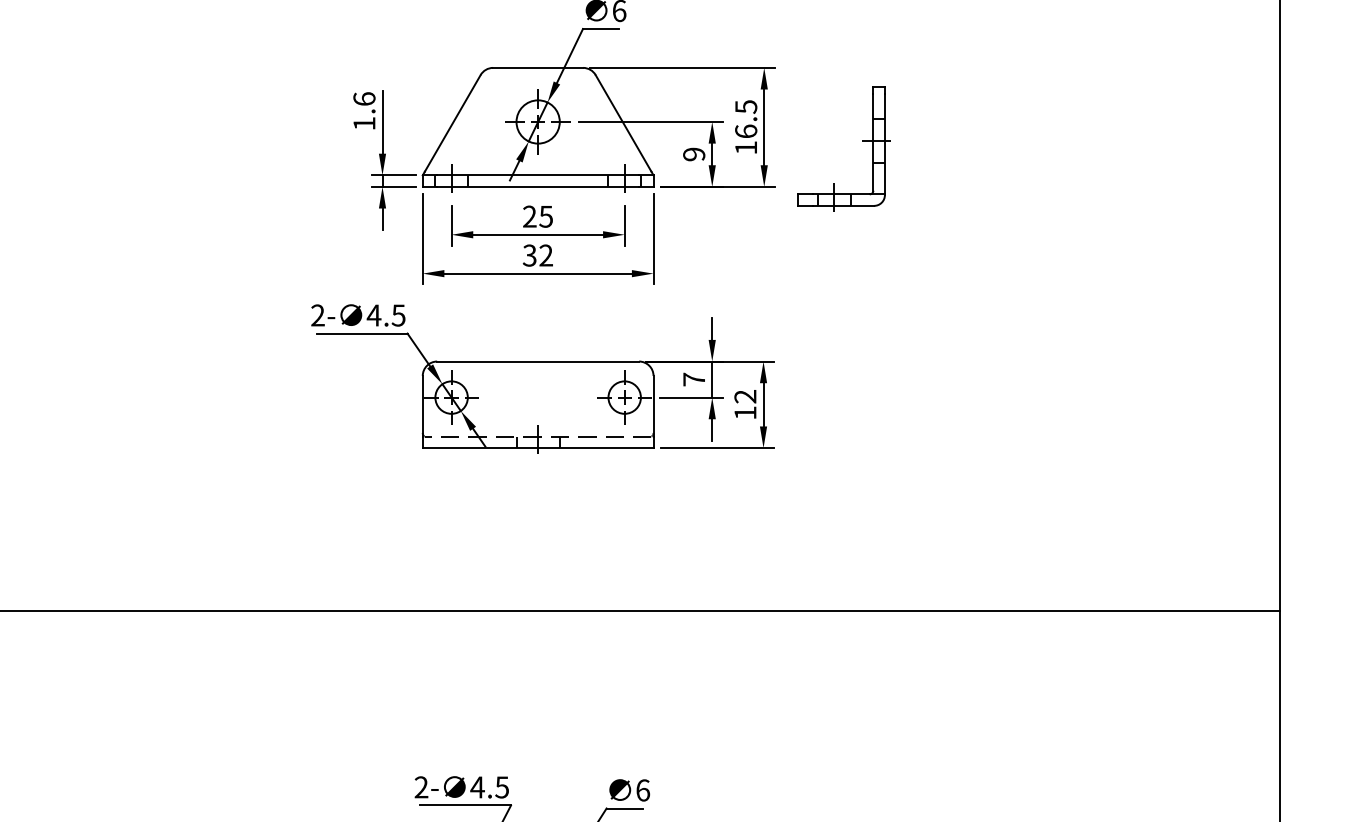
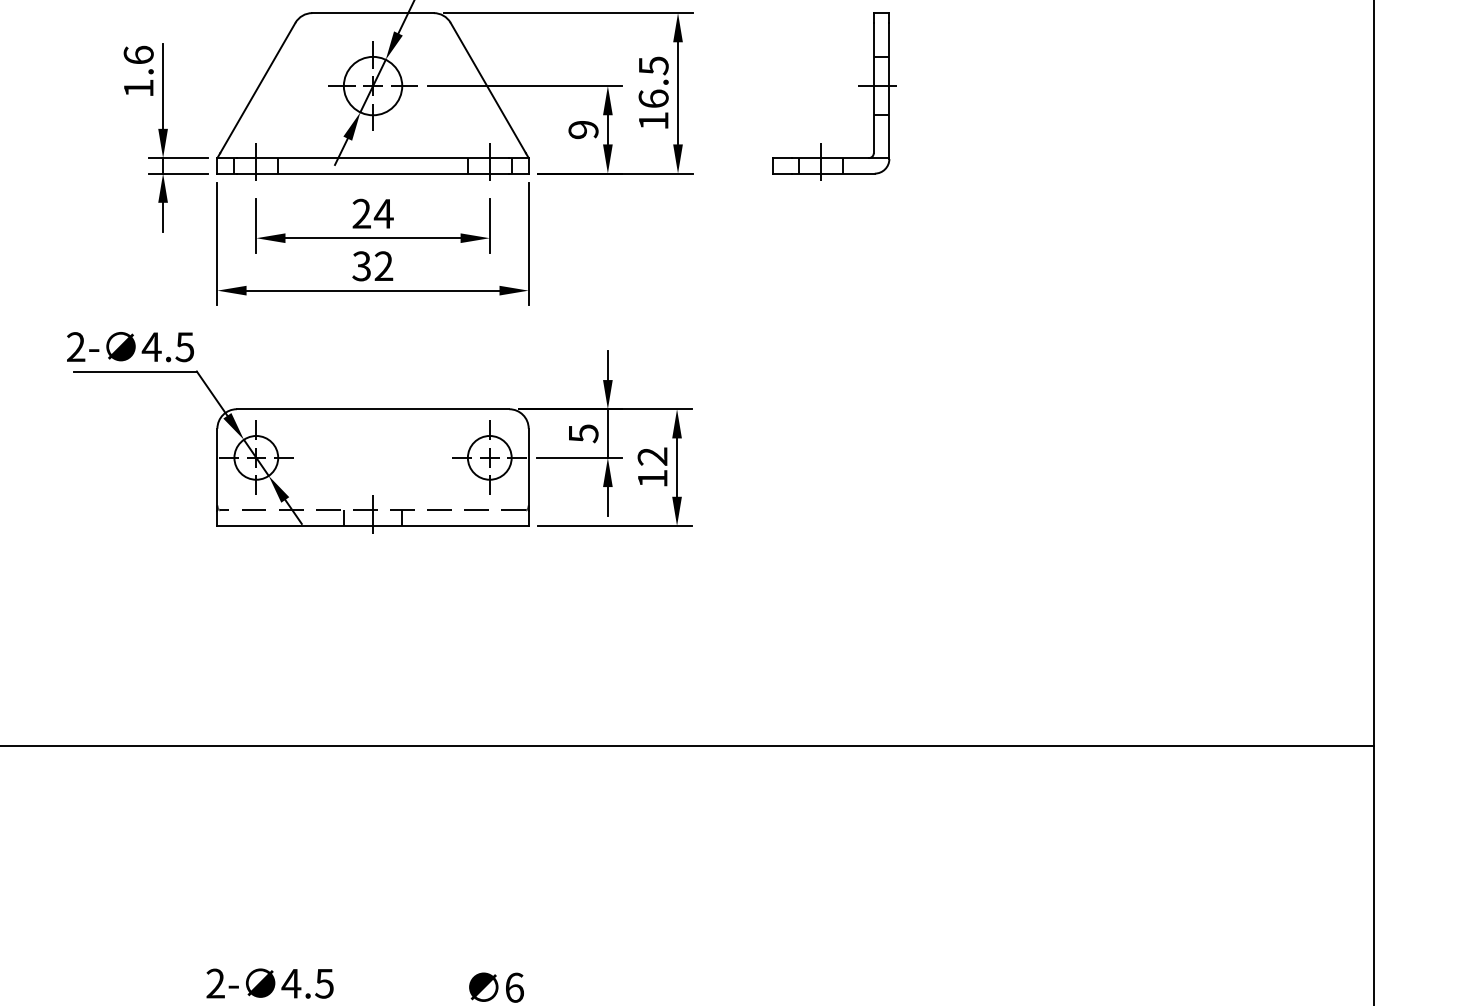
part: (862, 141) -> (859, 86), moved
text: (545, 216) -> (382, 213), 25 -> 24
text: (694, 379) -> (583, 433), 7 -> 5

